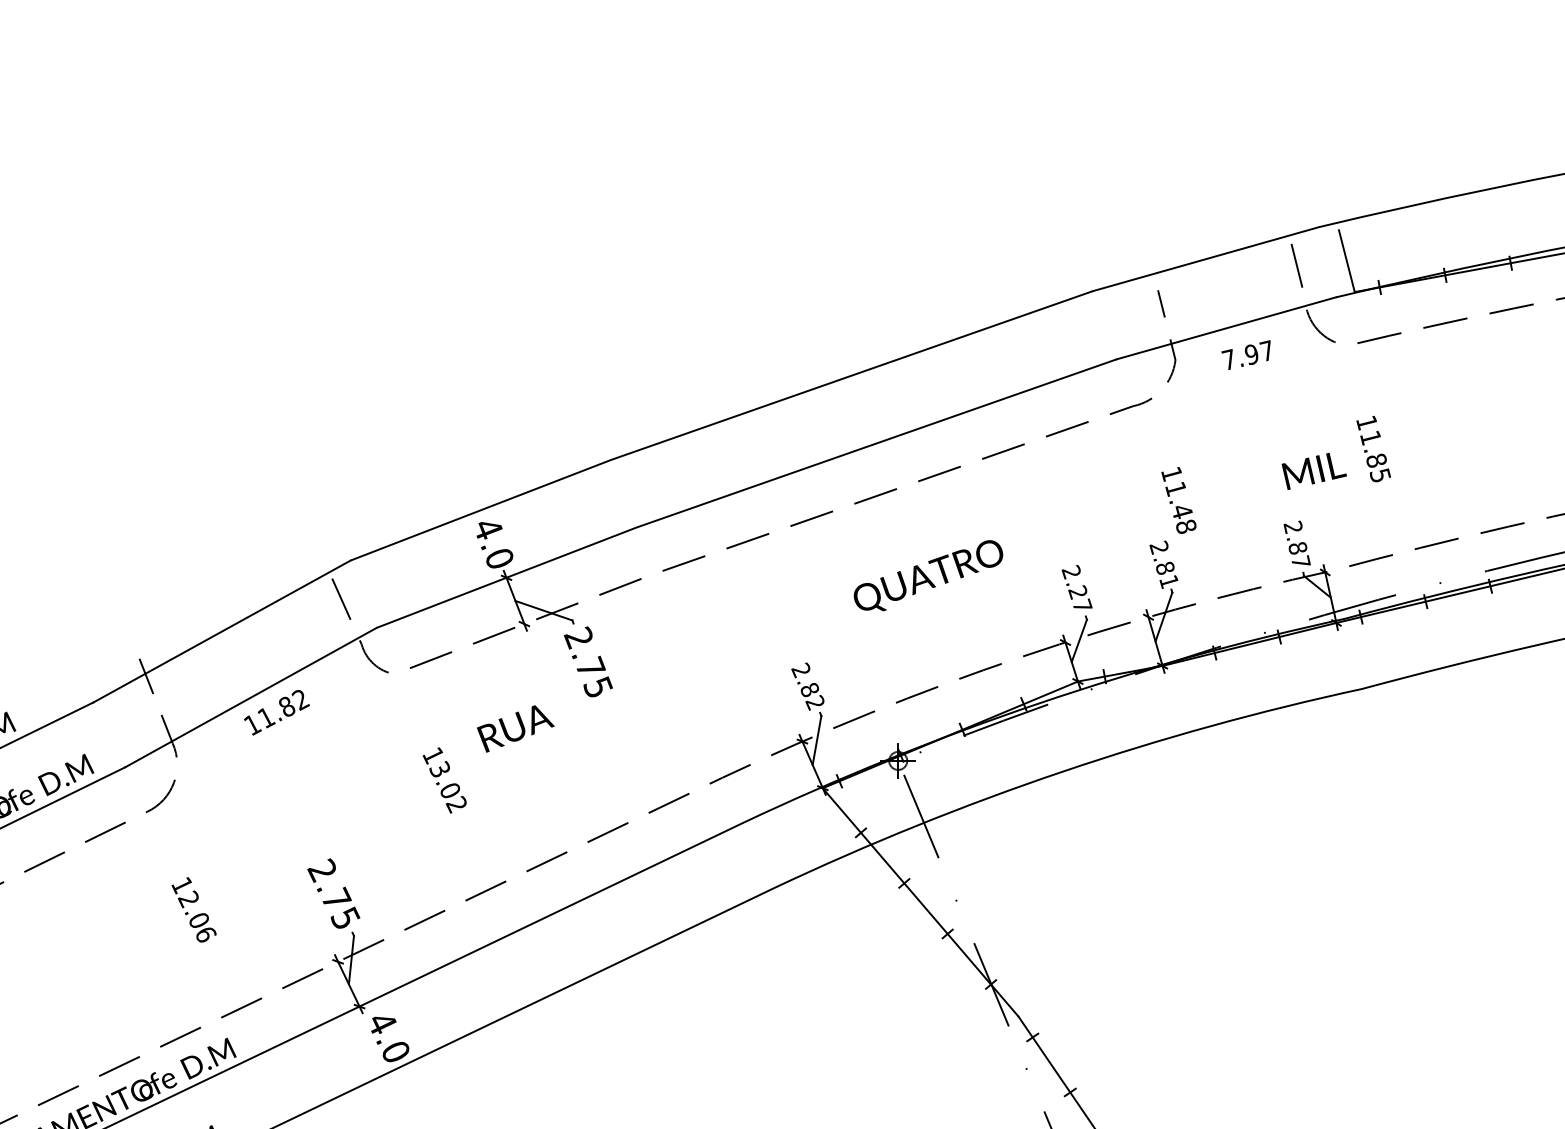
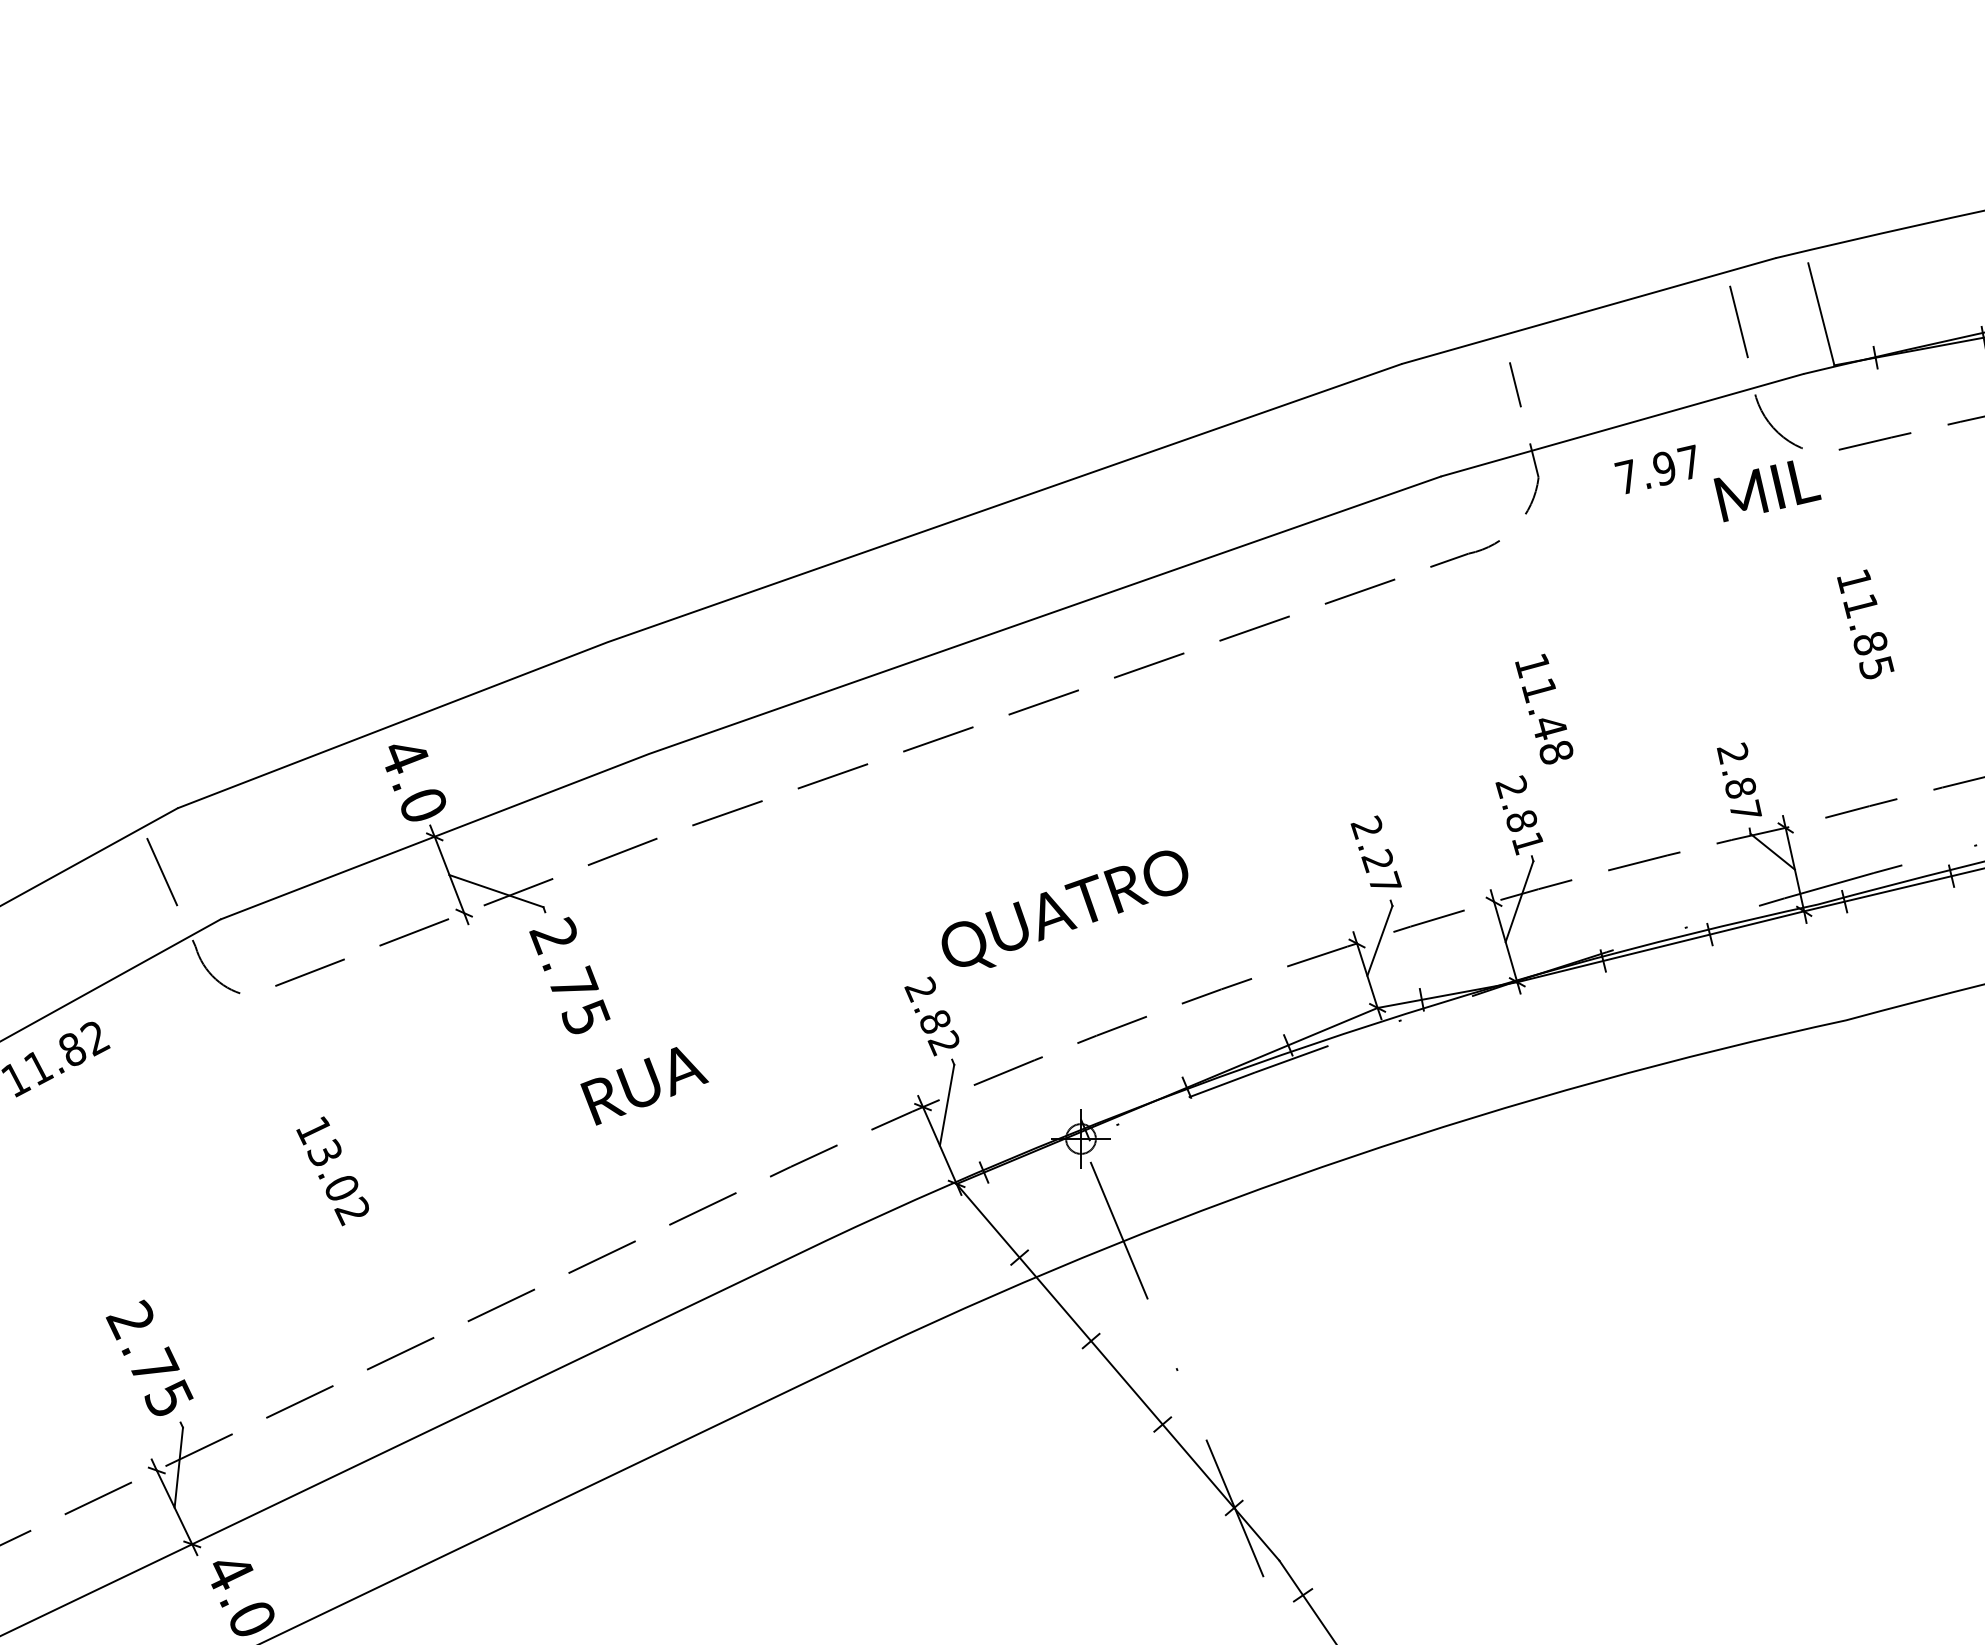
text: (1313, 470) -> (1766, 489), moved
text: (928, 575) -> (1065, 908), moved
text: (515, 728) -> (644, 1085), moved

